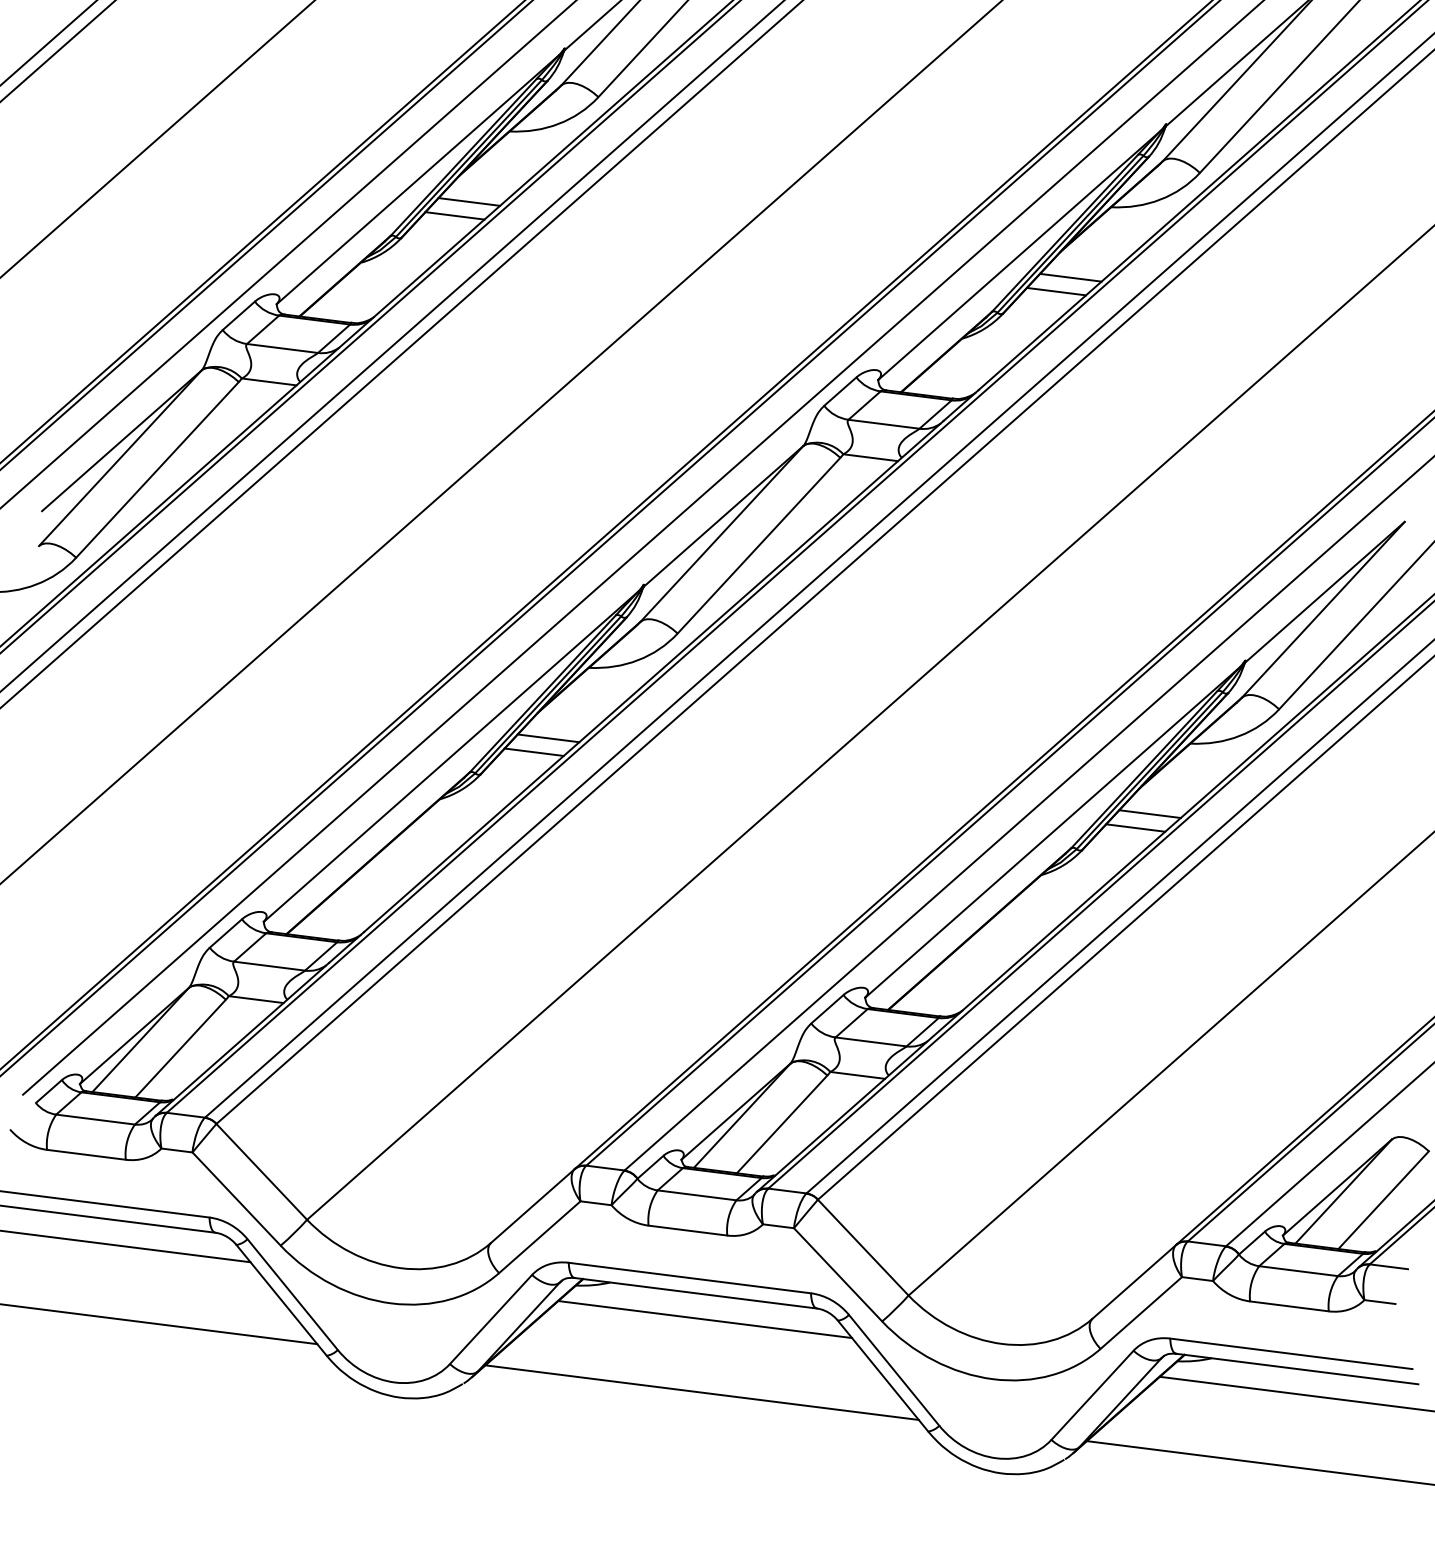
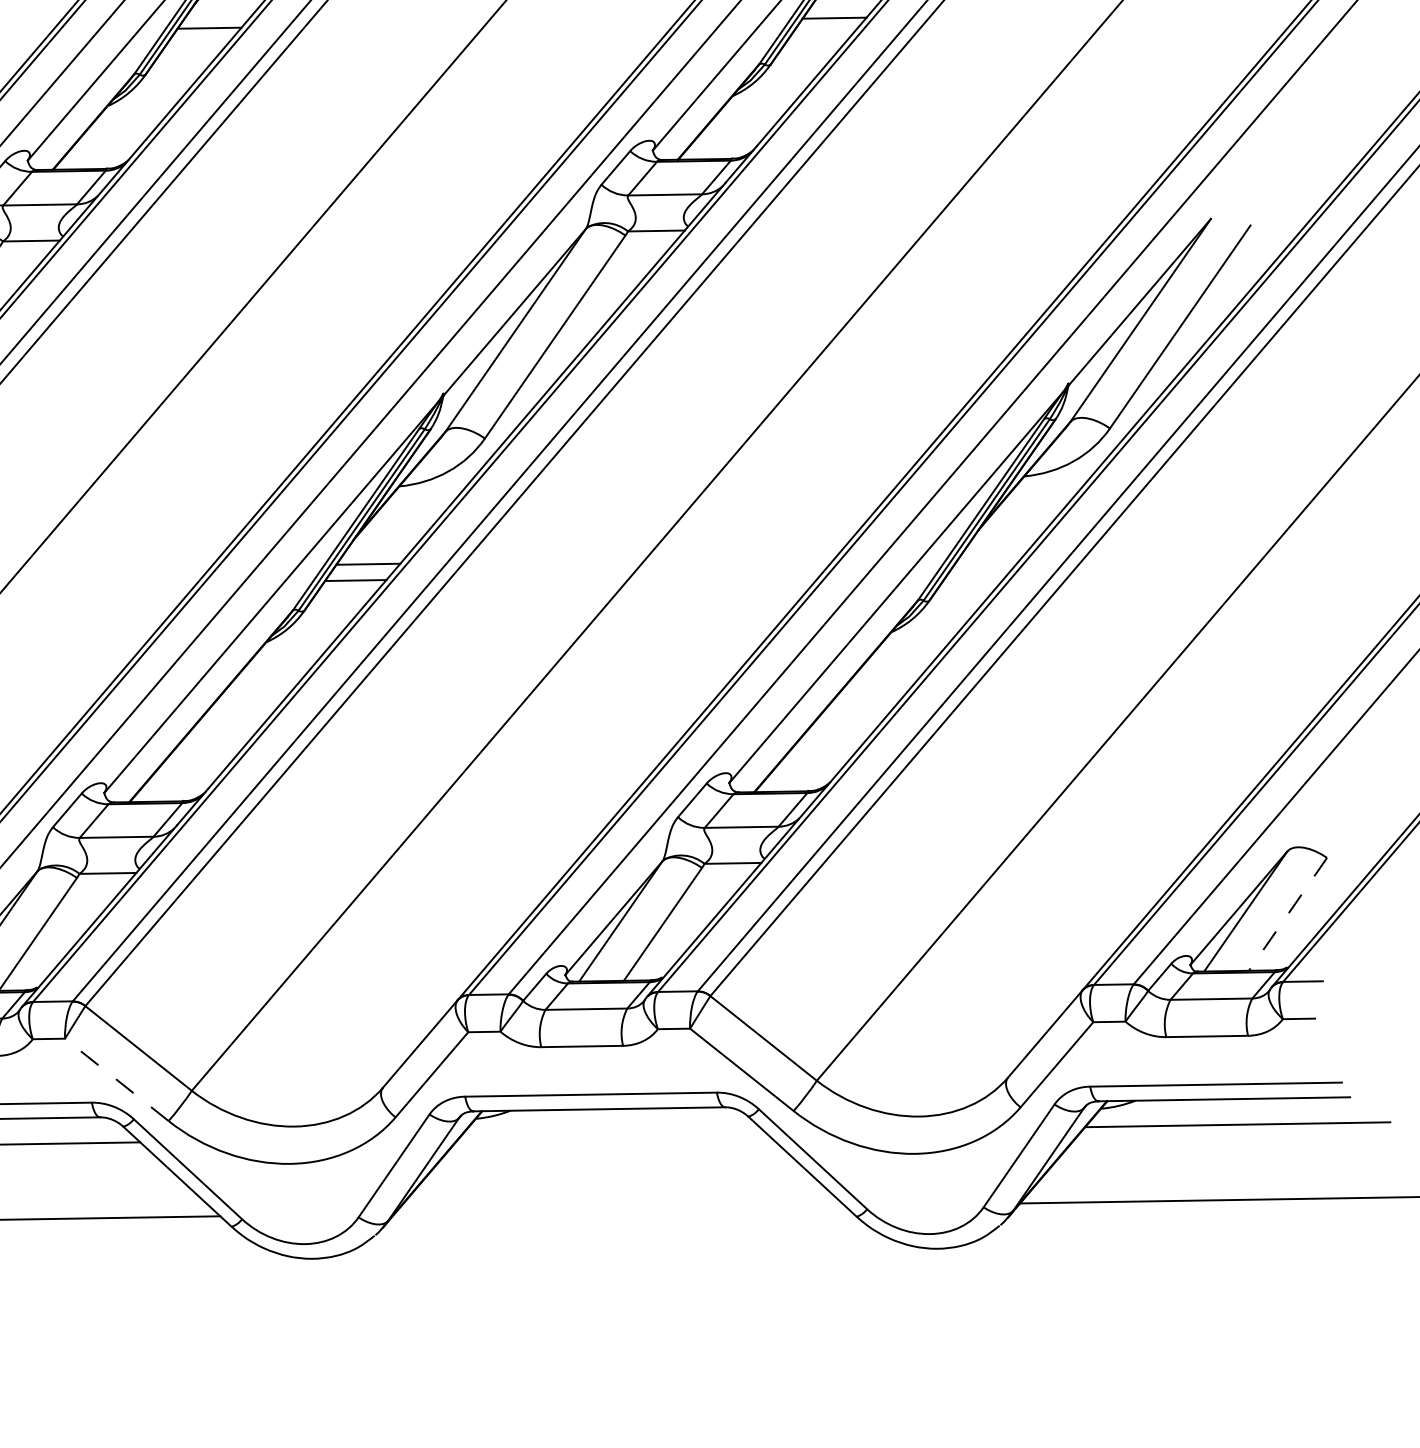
line: (454, 215) -> (196, 44), removed
line: (1056, 291) -> (821, 34), removed
line: (1149, 814) -> (992, 554), removed
line: (1135, 827) -> (980, 569), removed
line: (236, 1198) -> (116, 1079), solid -> dashed
line: (1383, 1200) -> (1287, 914), solid -> dashed
line: (705, 1319) -> (613, 1134), removed
line: (701, 1392) -> (619, 1209), removed

